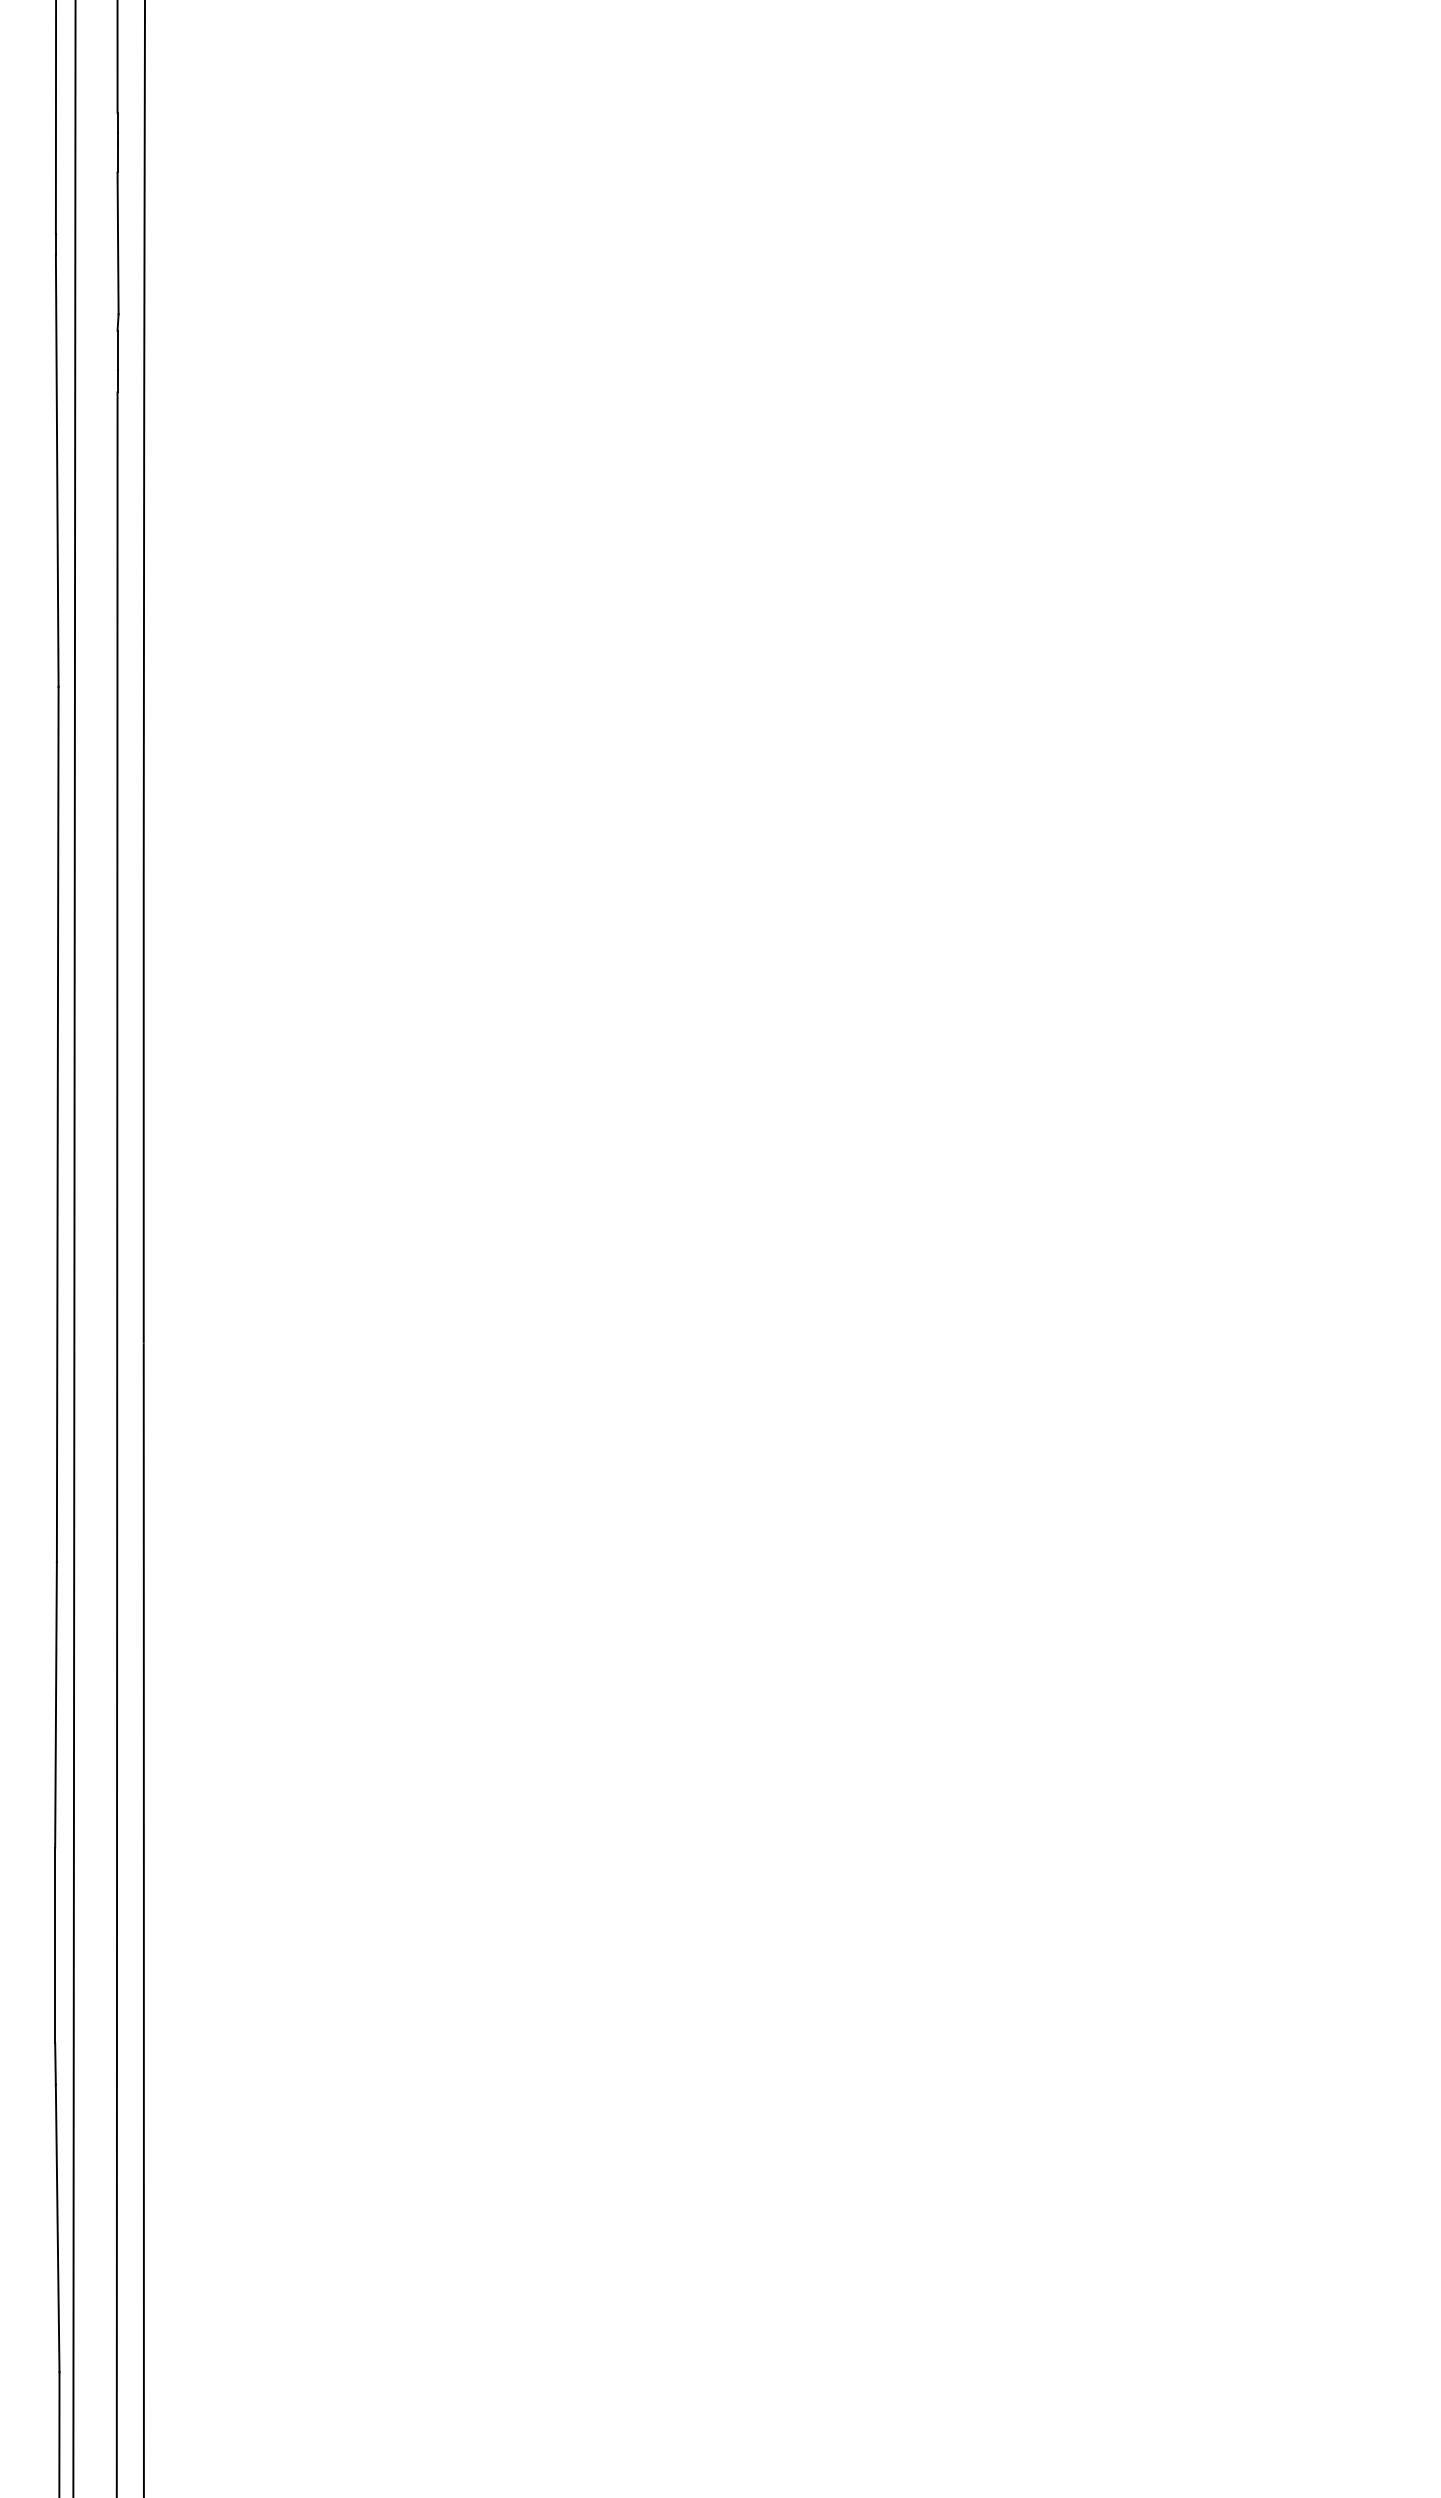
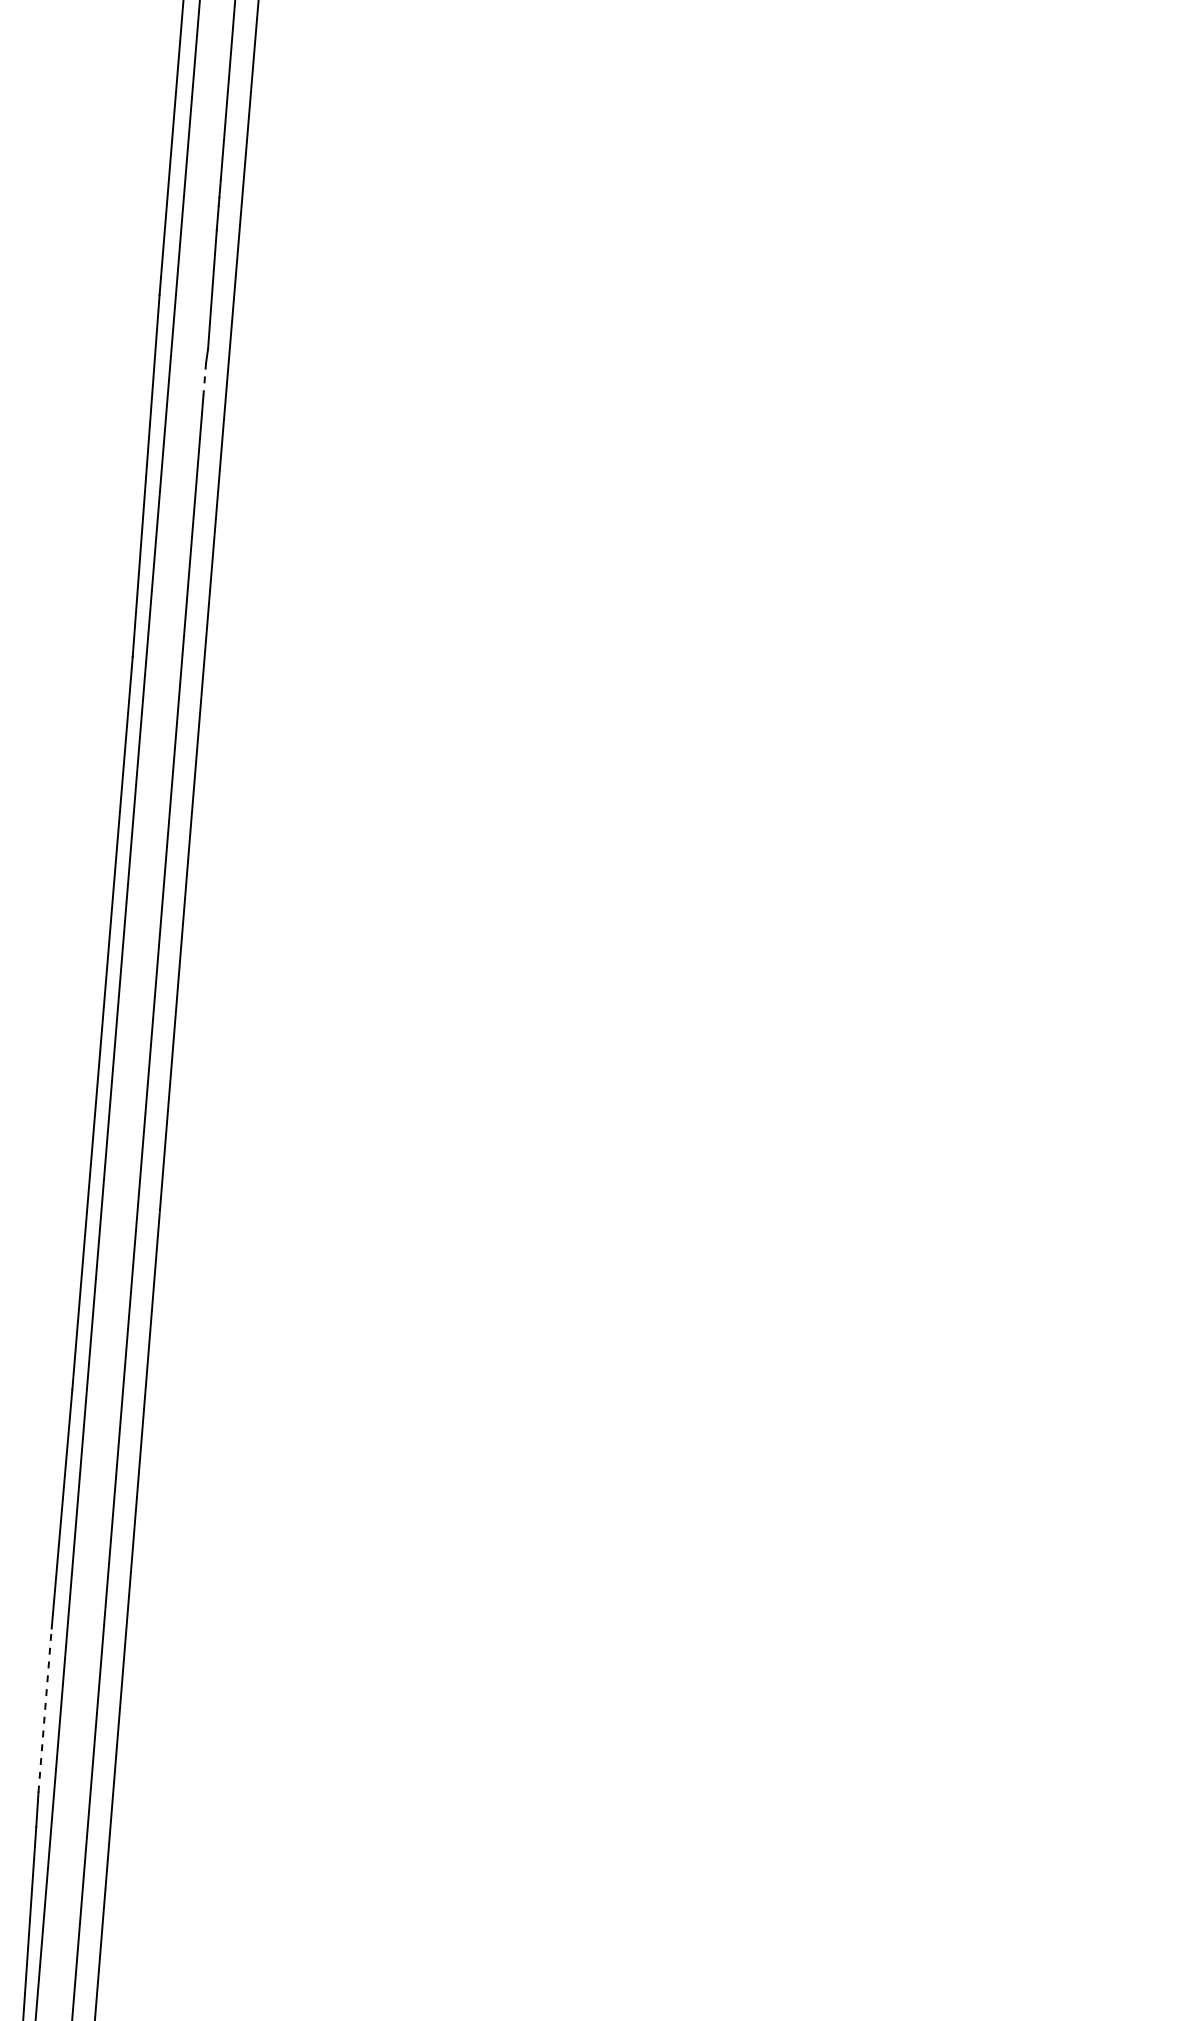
line: (117, 350) -> (204, 379), solid -> dashed
line: (55, 1945) -> (45, 1710), solid -> dashed

